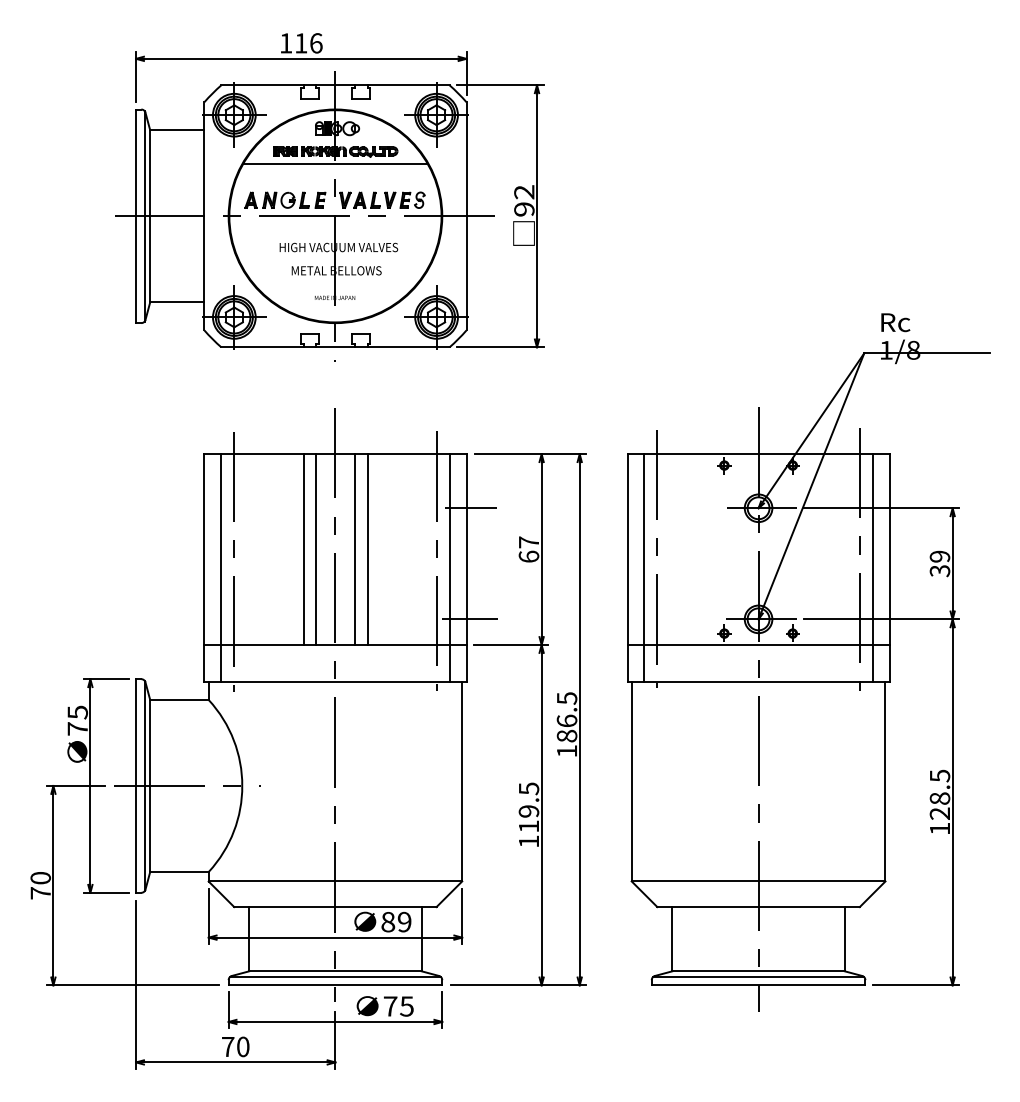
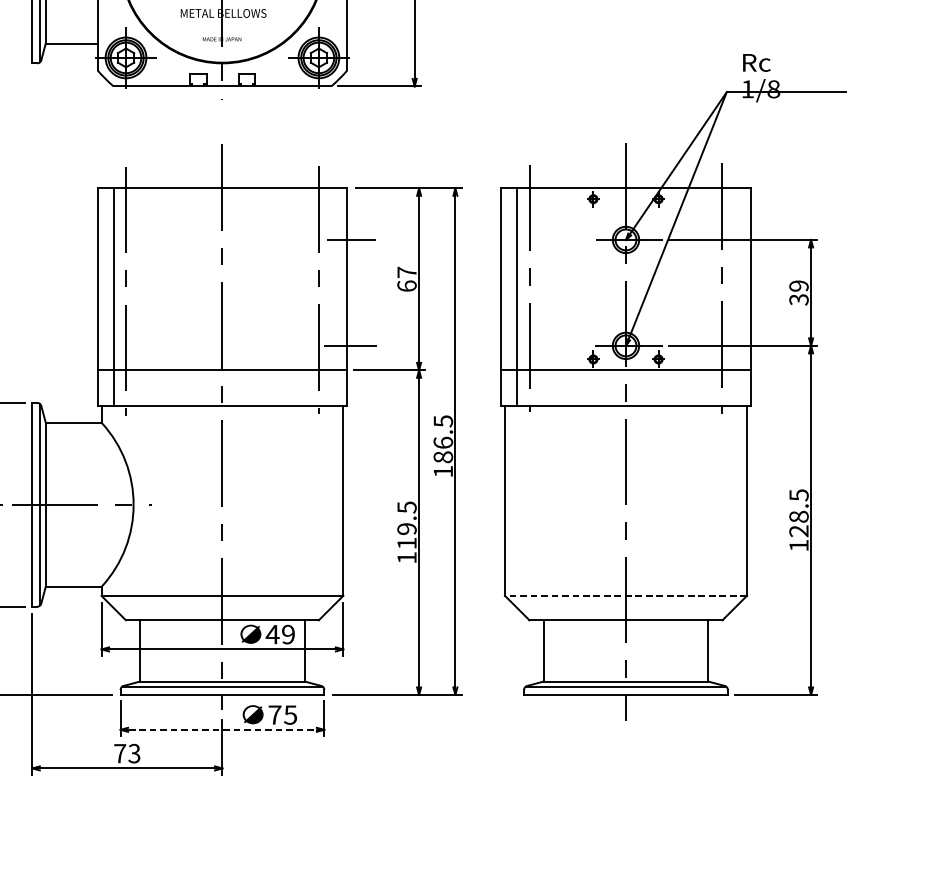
line: (303, 549) -> (191, 279), removed
line: (316, 549) -> (204, 279), removed
line: (354, 549) -> (240, 279), removed
line: (367, 549) -> (253, 279), removed
line: (449, 568) -> (331, 297), removed
line: (872, 568) -> (734, 297), removed
line: (758, 881) -> (625, 595), solid -> dashed
text: (387, 922) -> (272, 634), 89 -> 49
line: (335, 1021) -> (222, 729), solid -> dashed
text: (242, 1046) -> (133, 753), 70 -> 73

